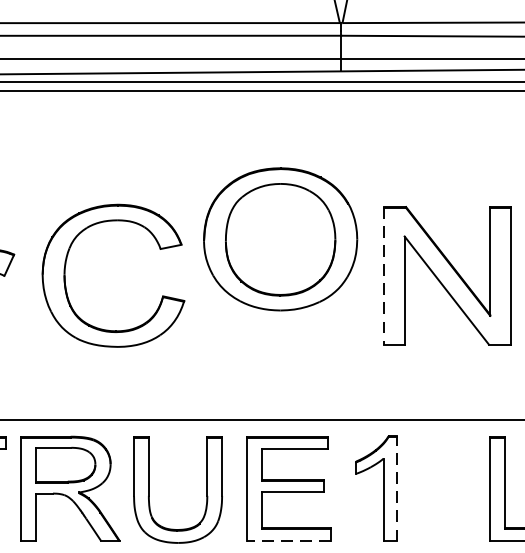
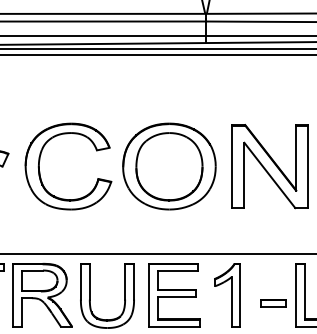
part: (280, 239) -> (169, 166), moved
line: (384, 275) -> (232, 166), dashed -> solid
line: (398, 489) -> (240, 295), dashed -> solid
part: (452, 502) -> (273, 303), added
line: (288, 540) -> (174, 326), dashed -> solid

